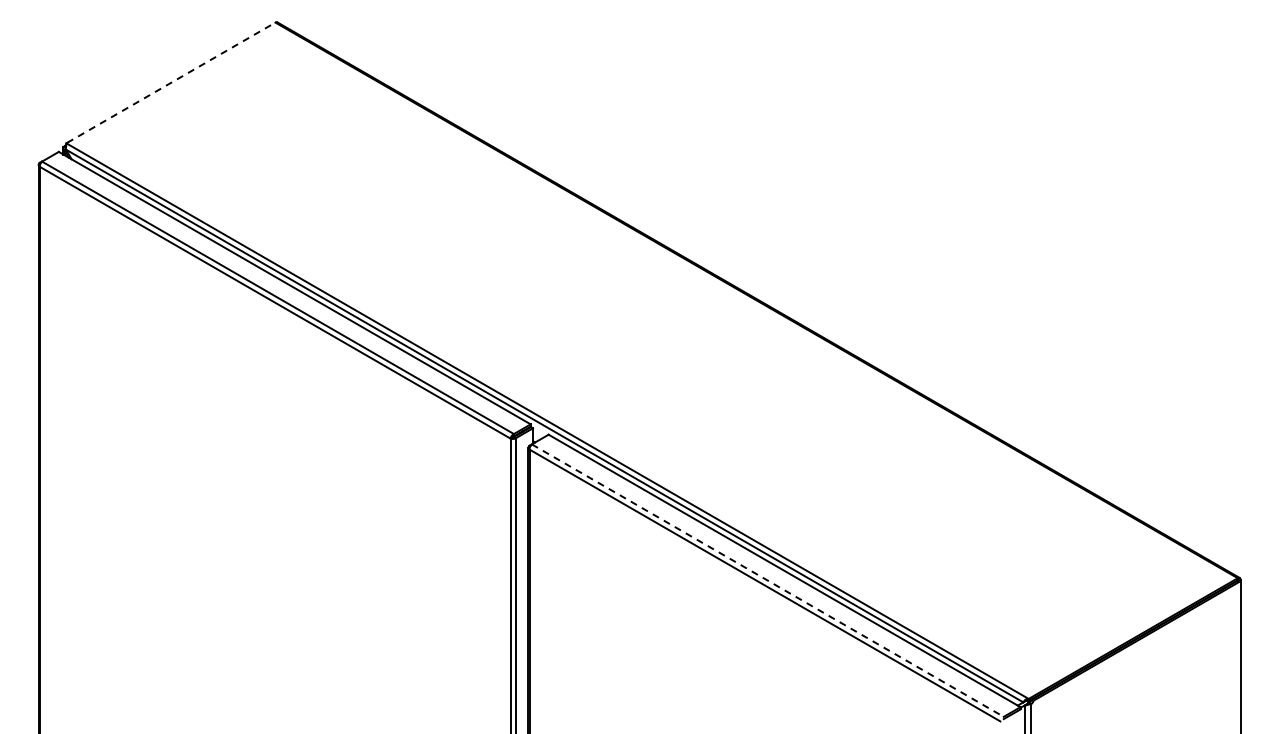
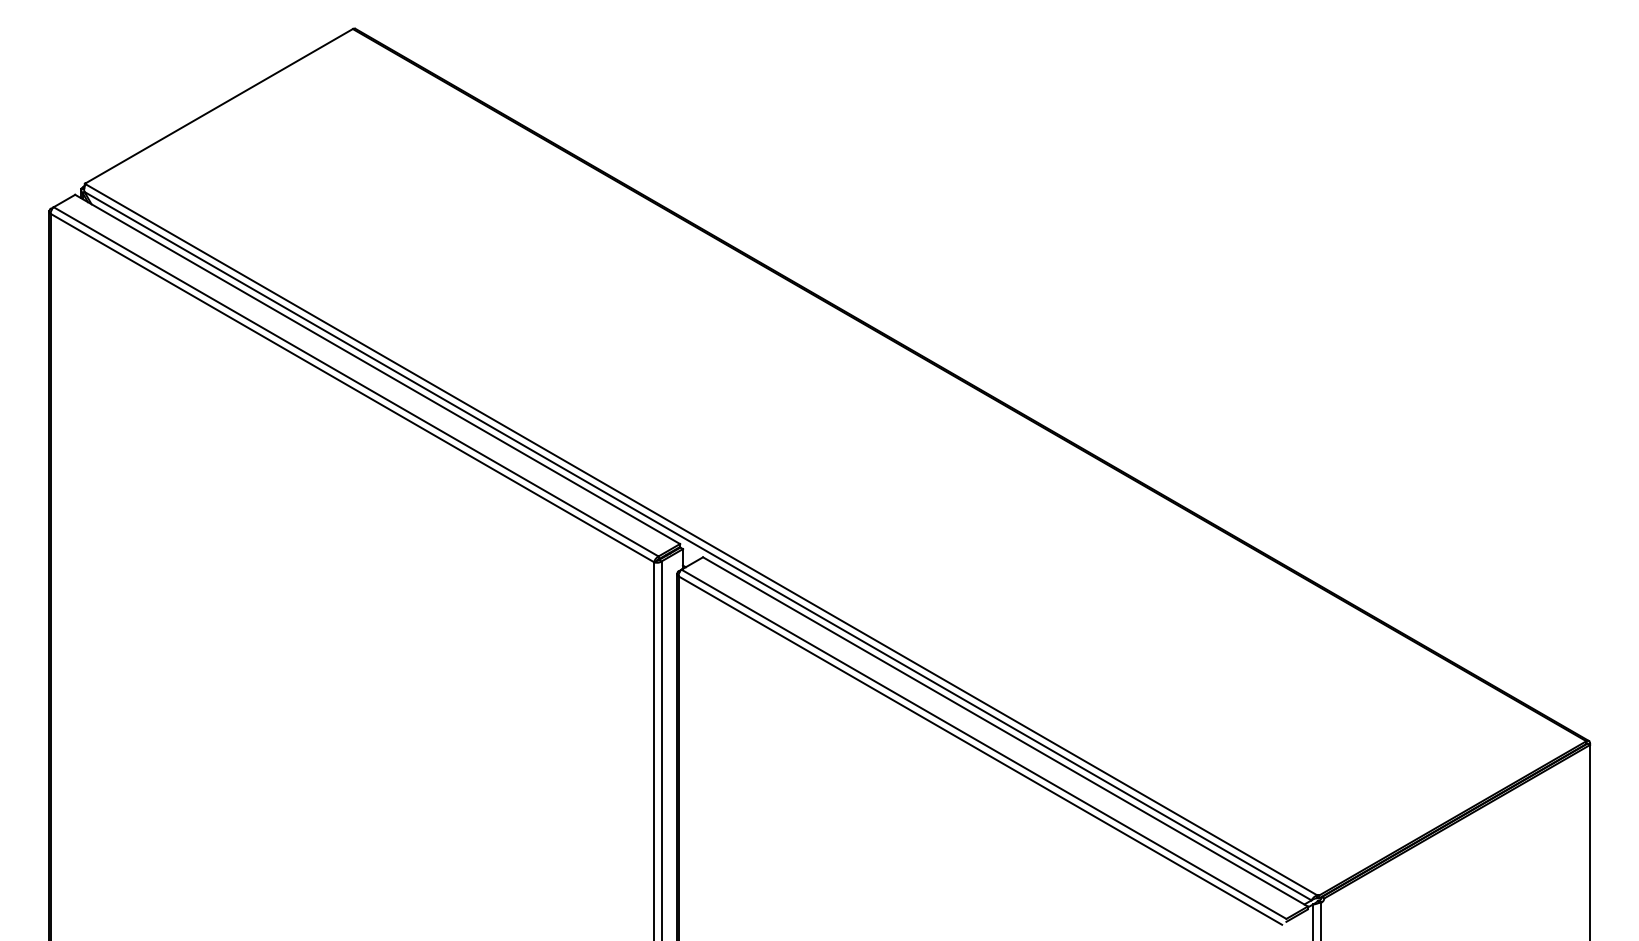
line: (171, 82) -> (219, 105), dashed -> solid
line: (768, 580) -> (984, 744), dashed -> solid

